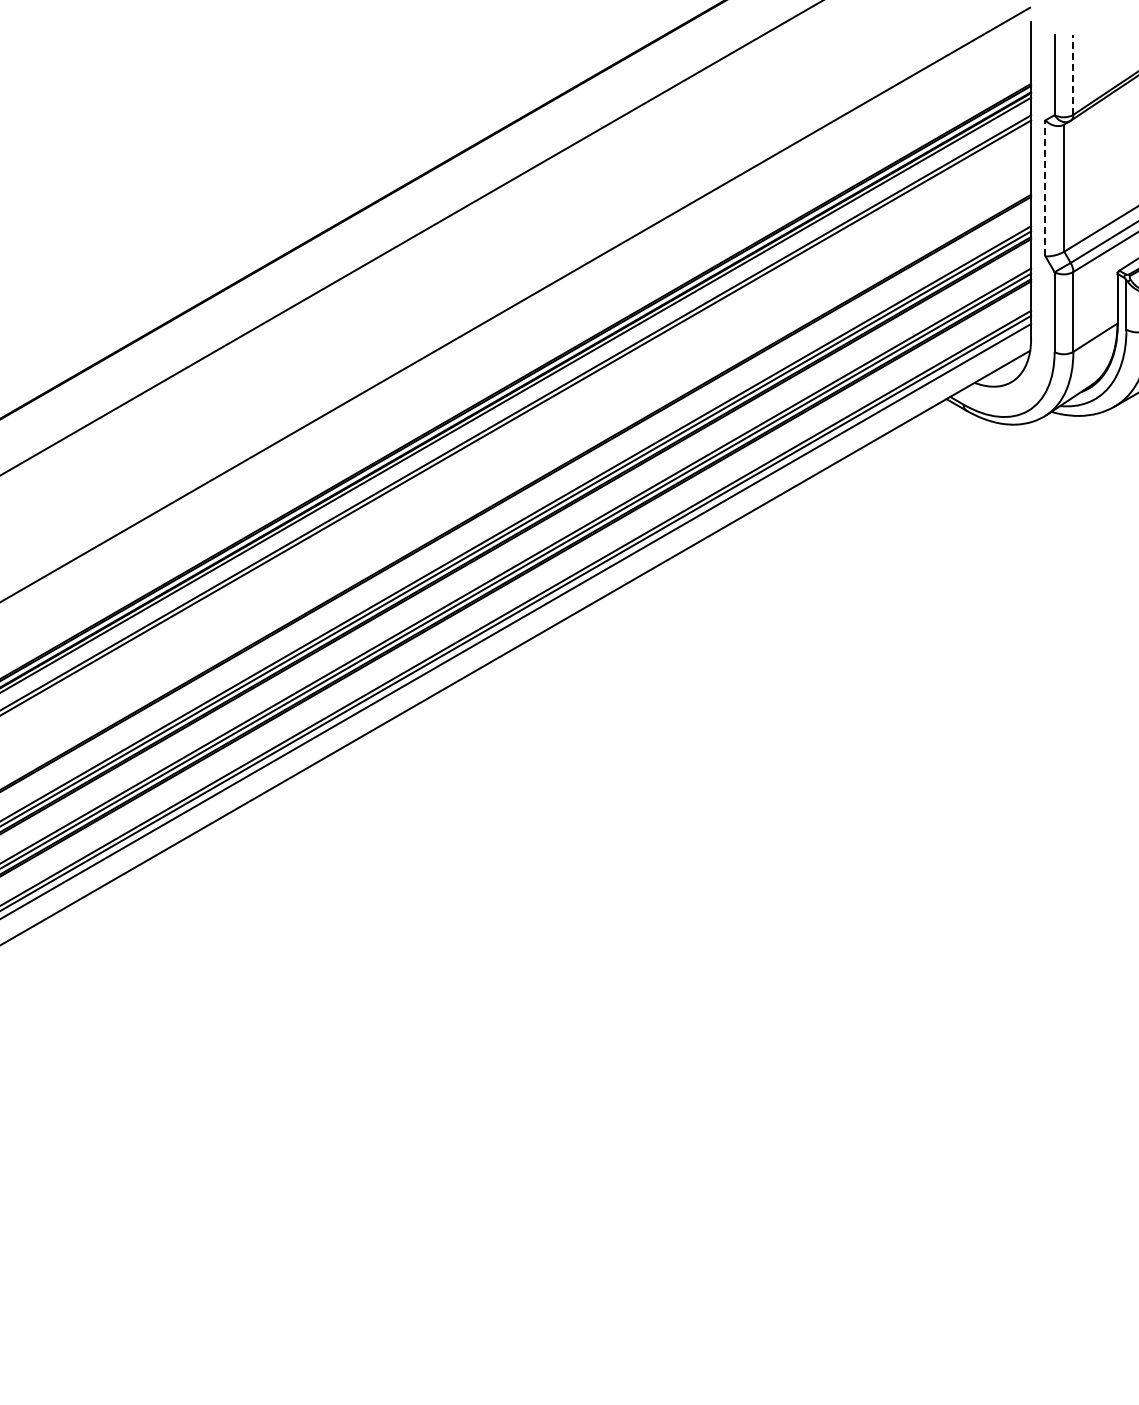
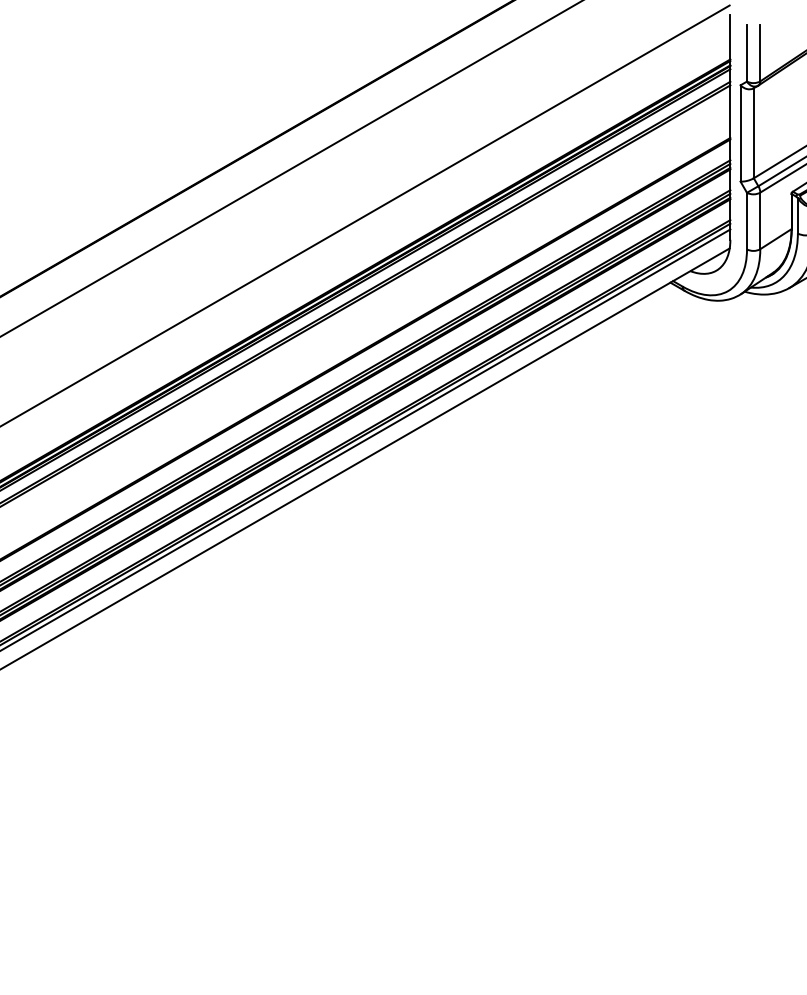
line: (1073, 74) -> (760, 52), dashed -> solid
line: (1045, 188) -> (740, 133), dashed -> solid

